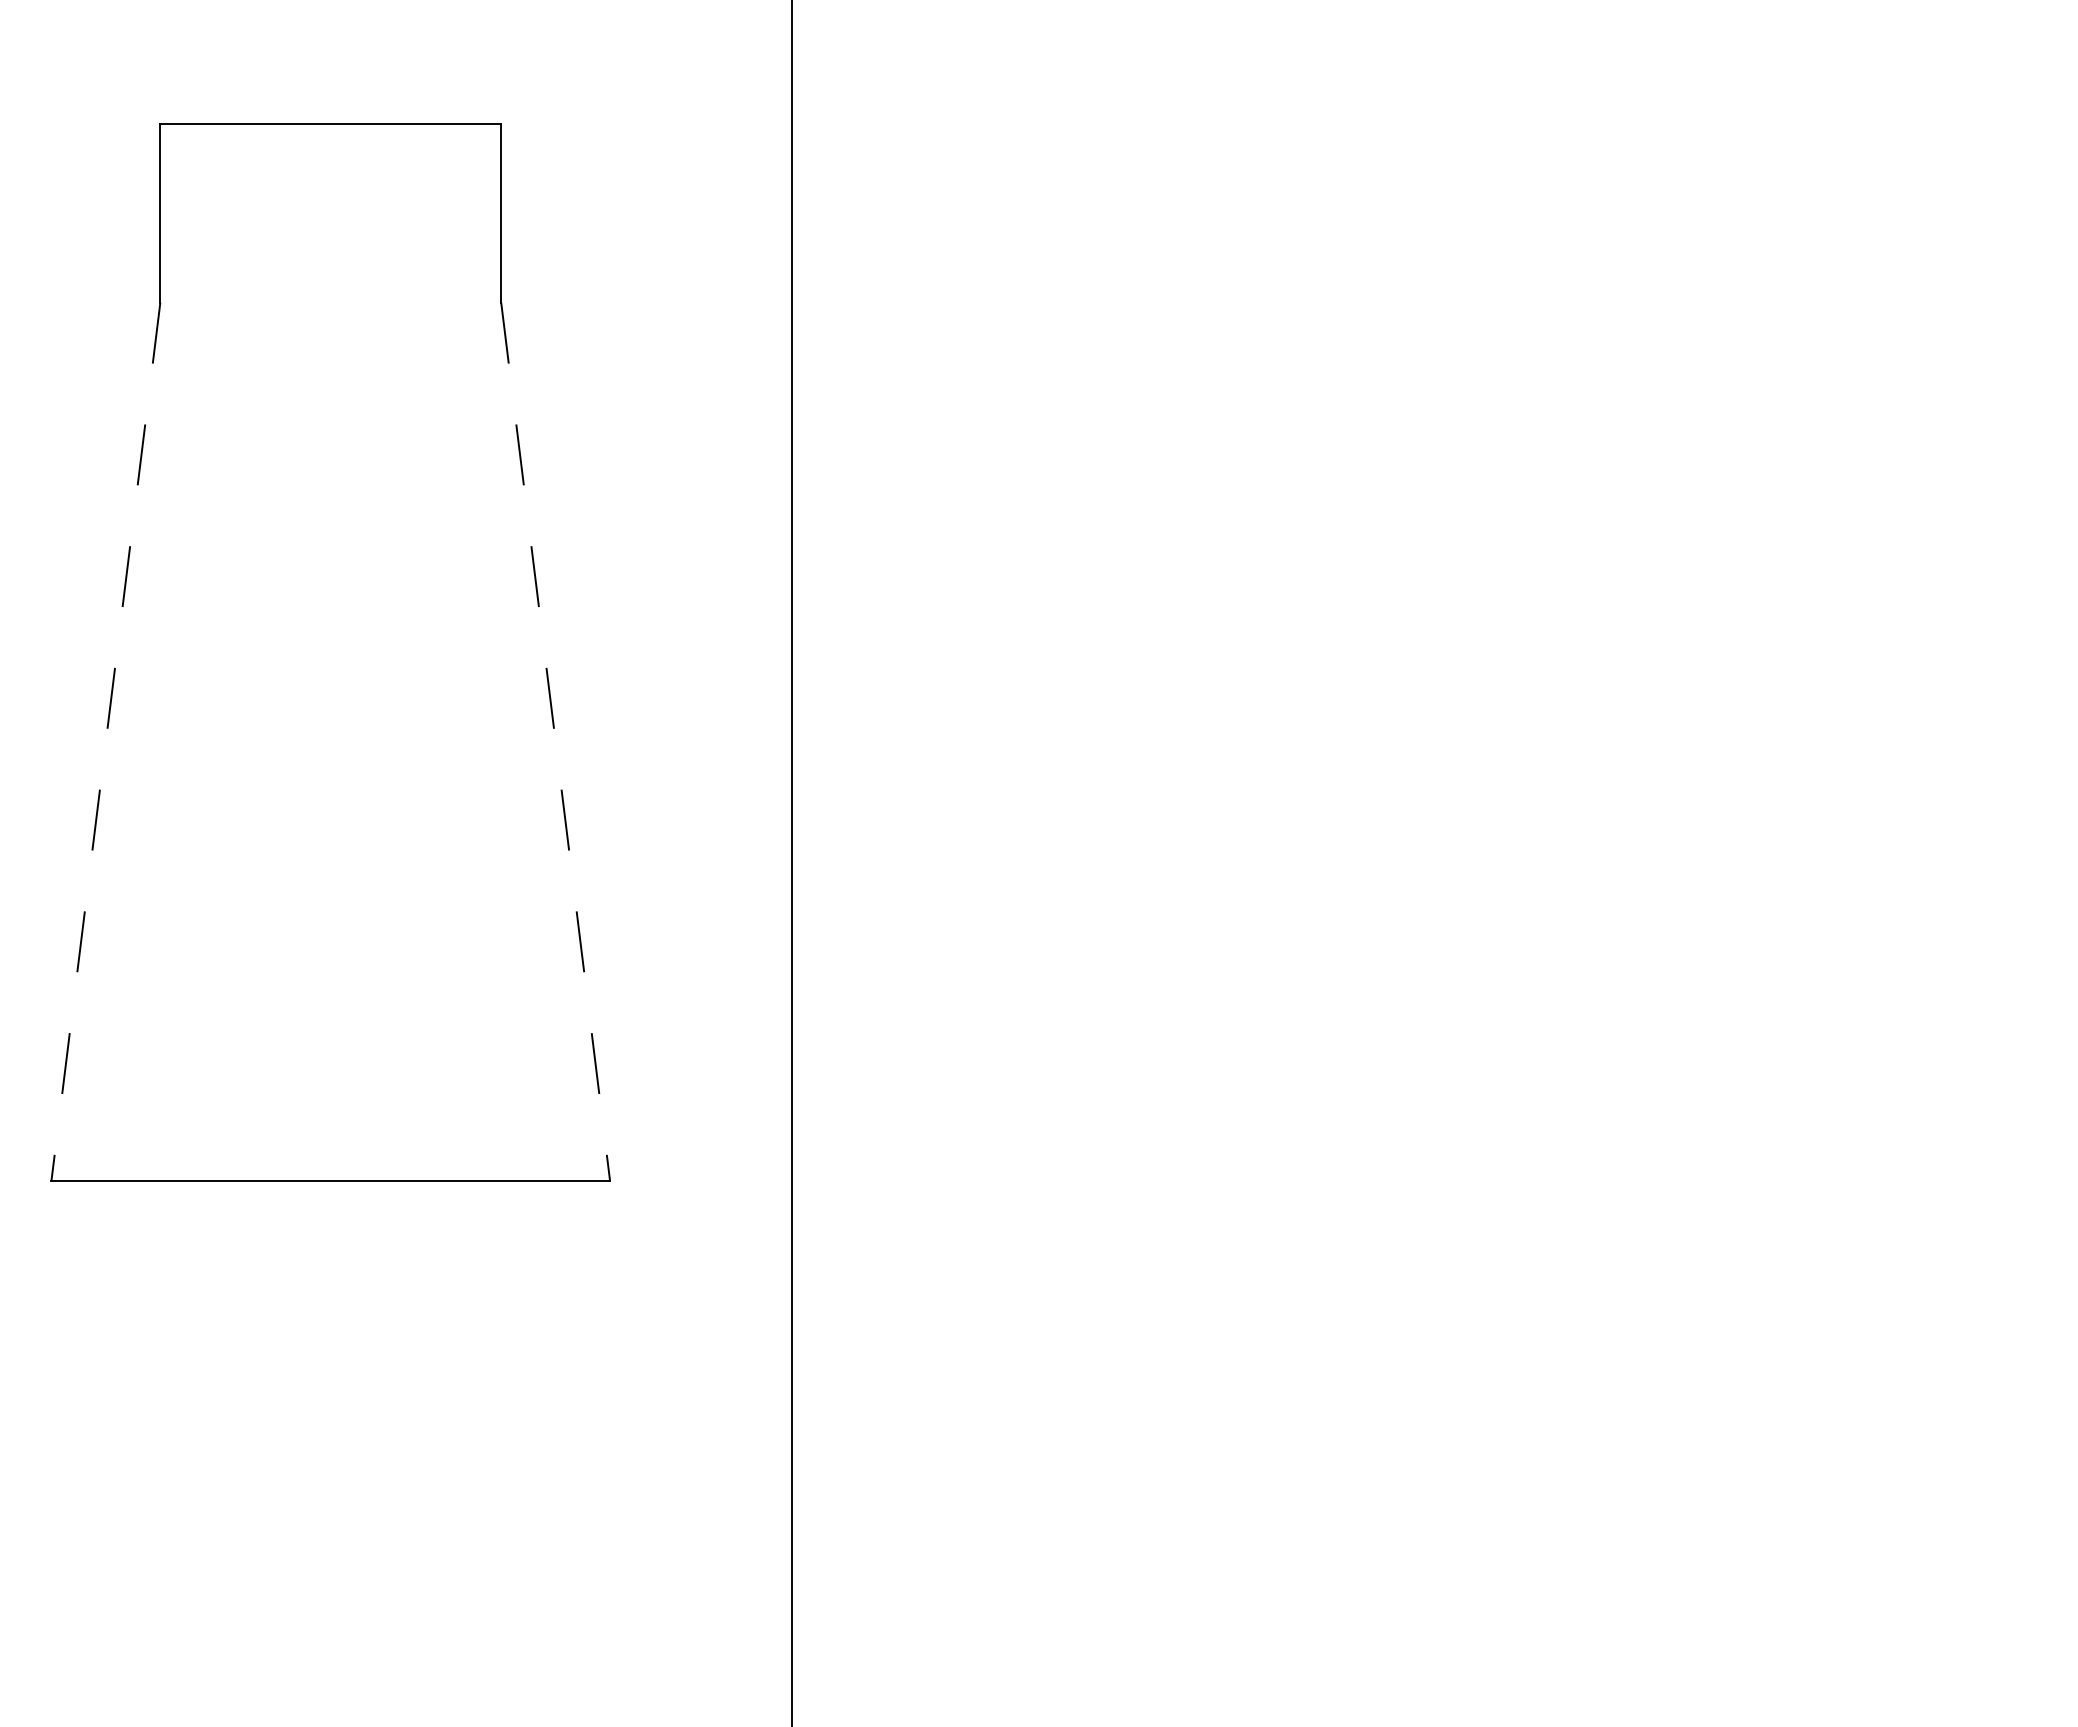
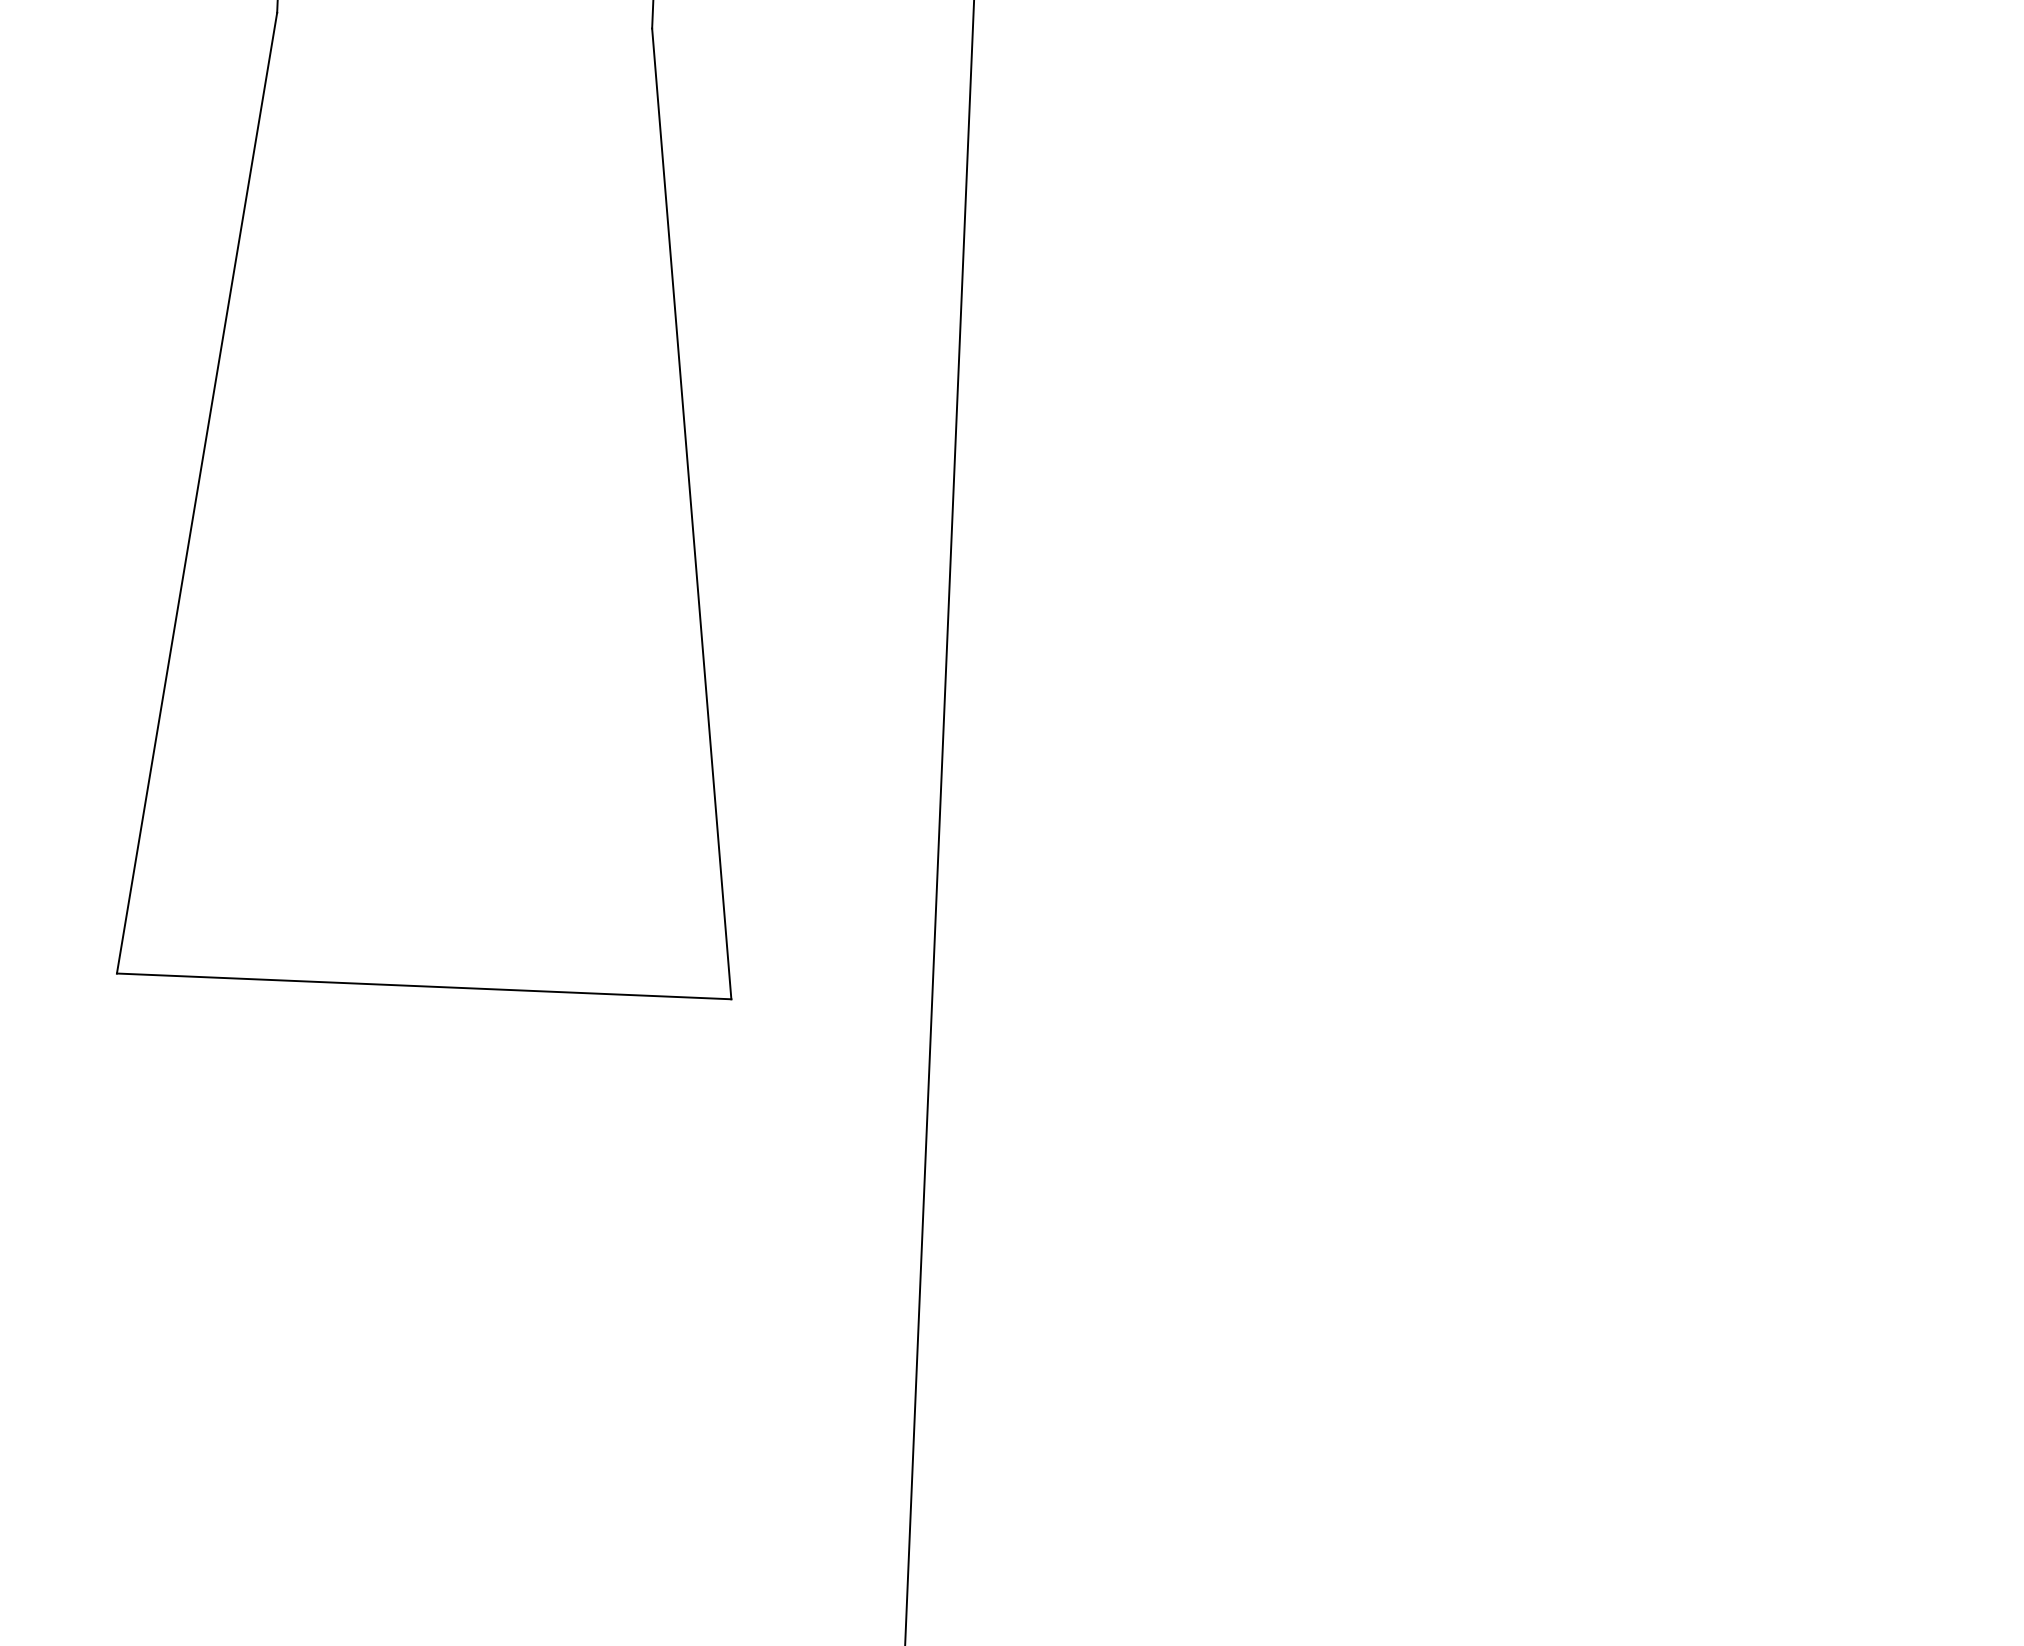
line: (105, 742) -> (196, 494), dashed -> solid
line: (555, 742) -> (691, 514), dashed -> solid

